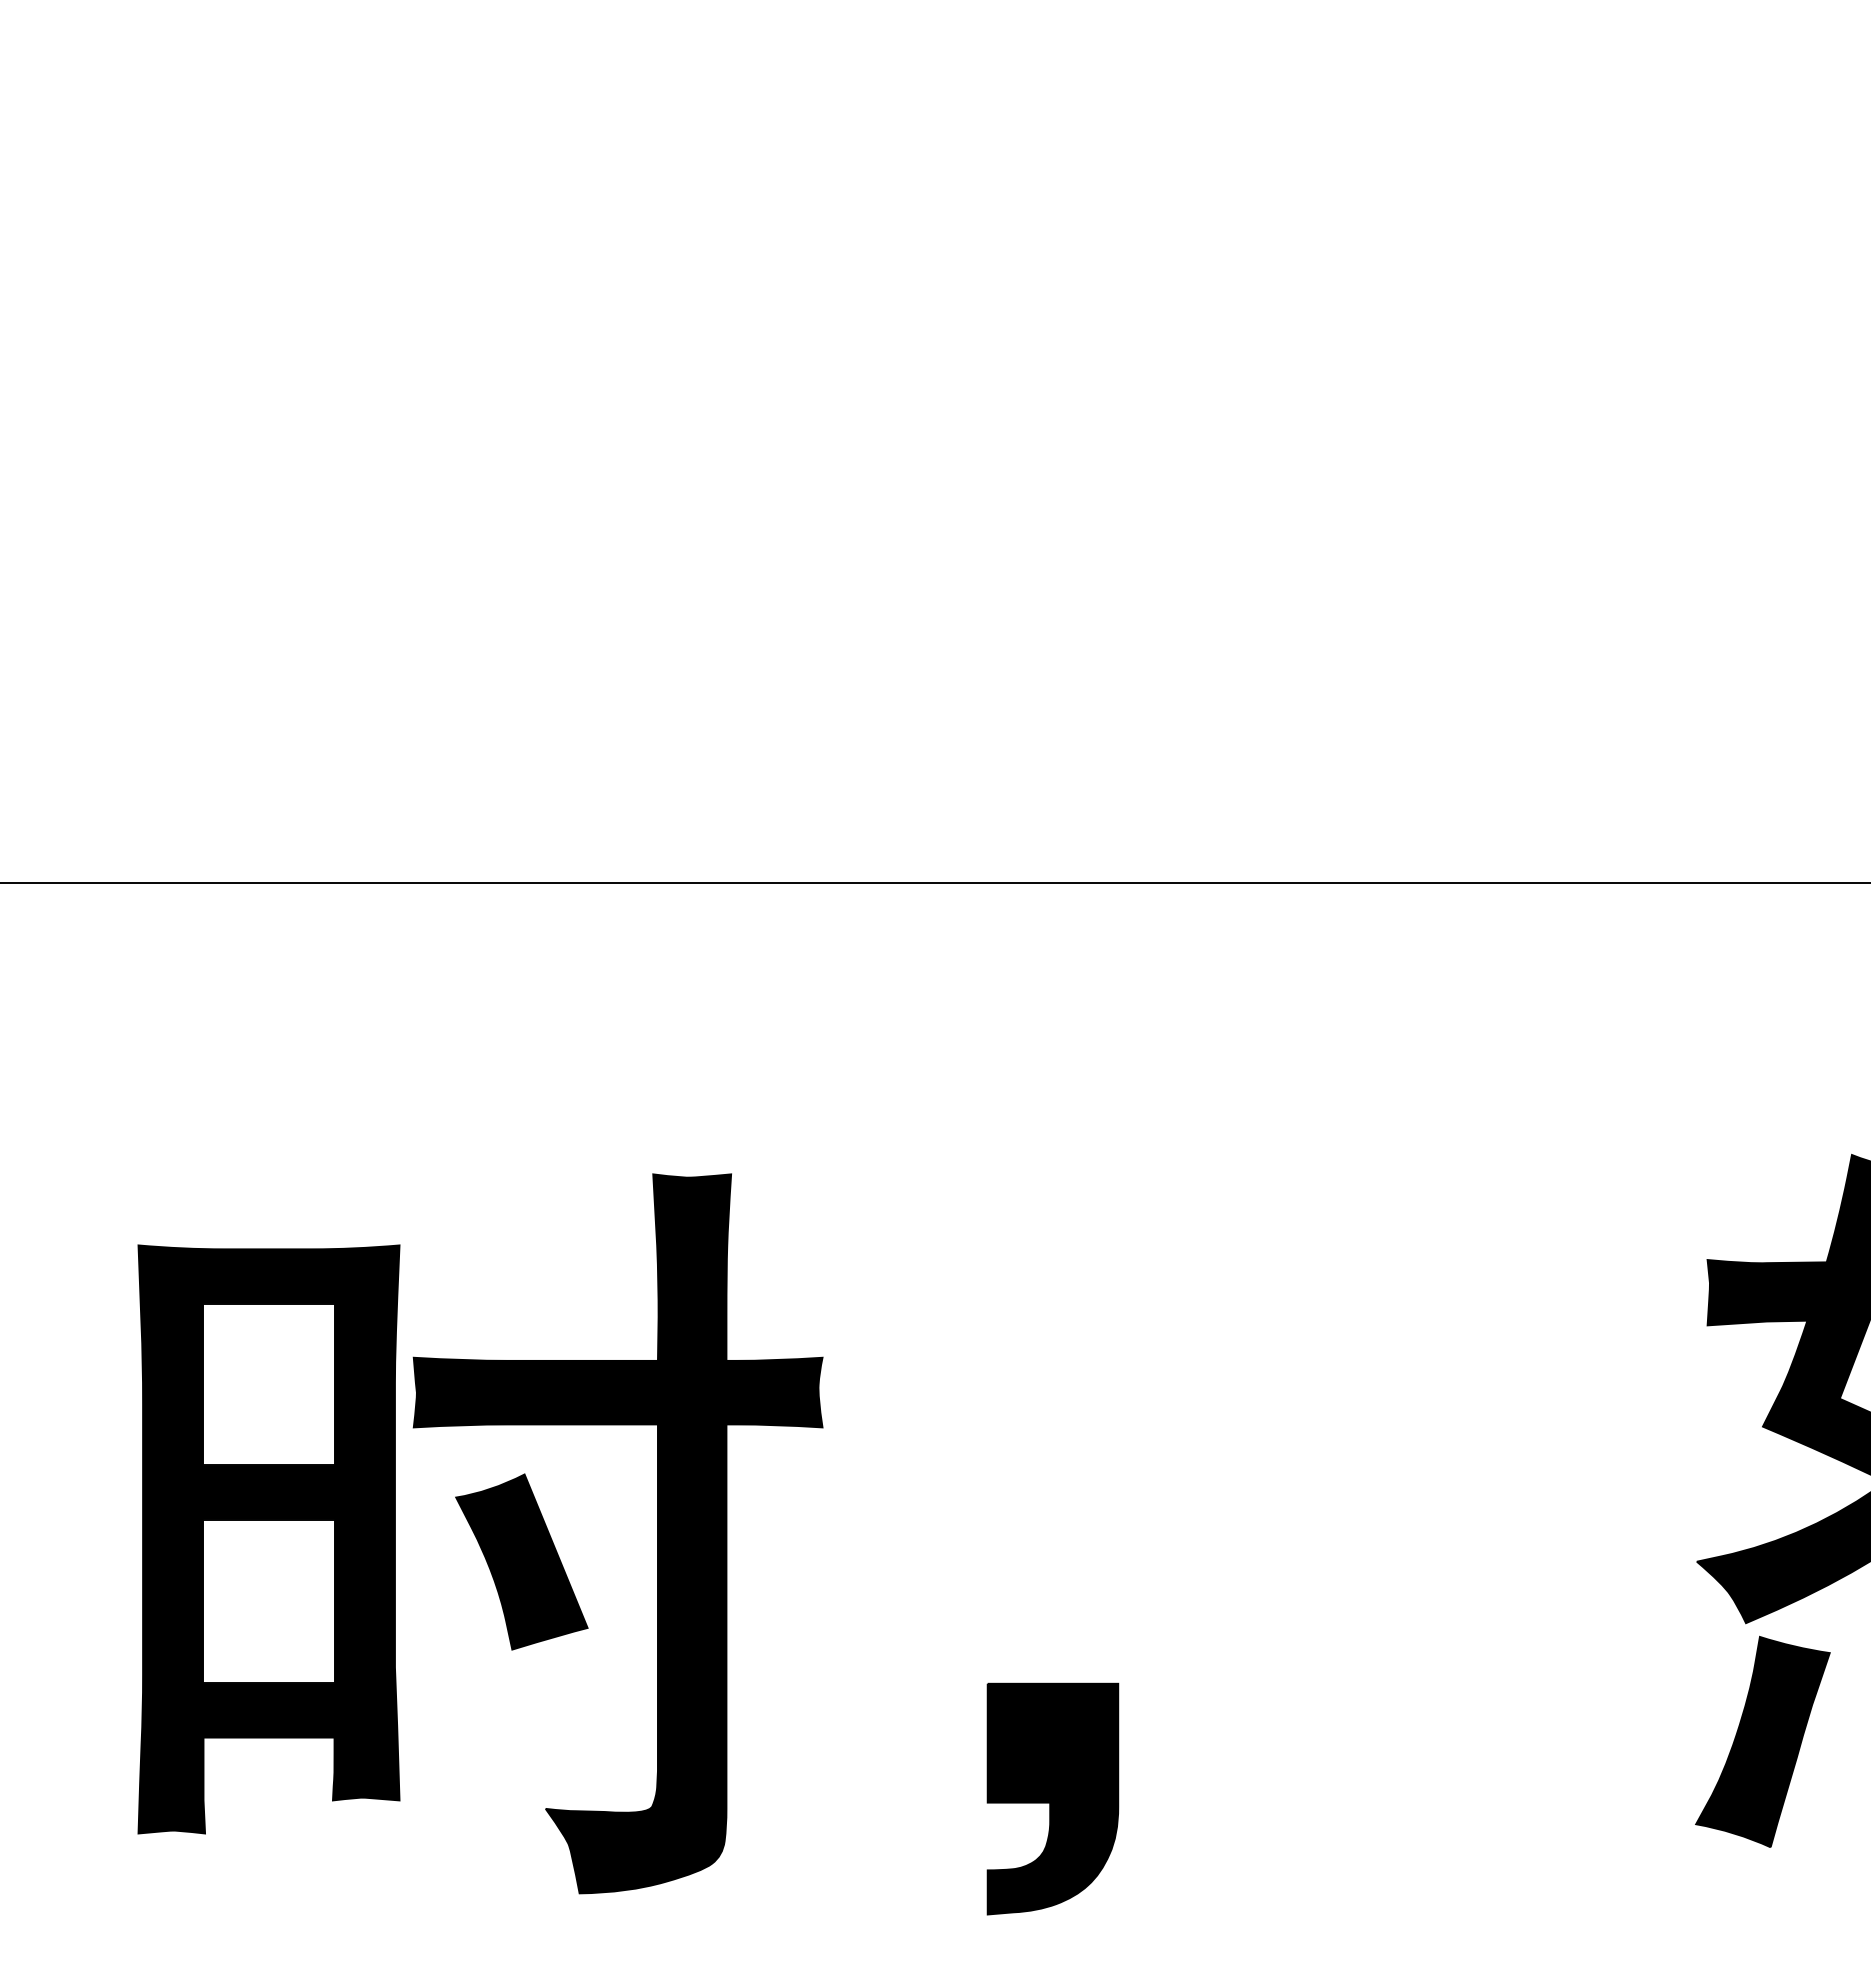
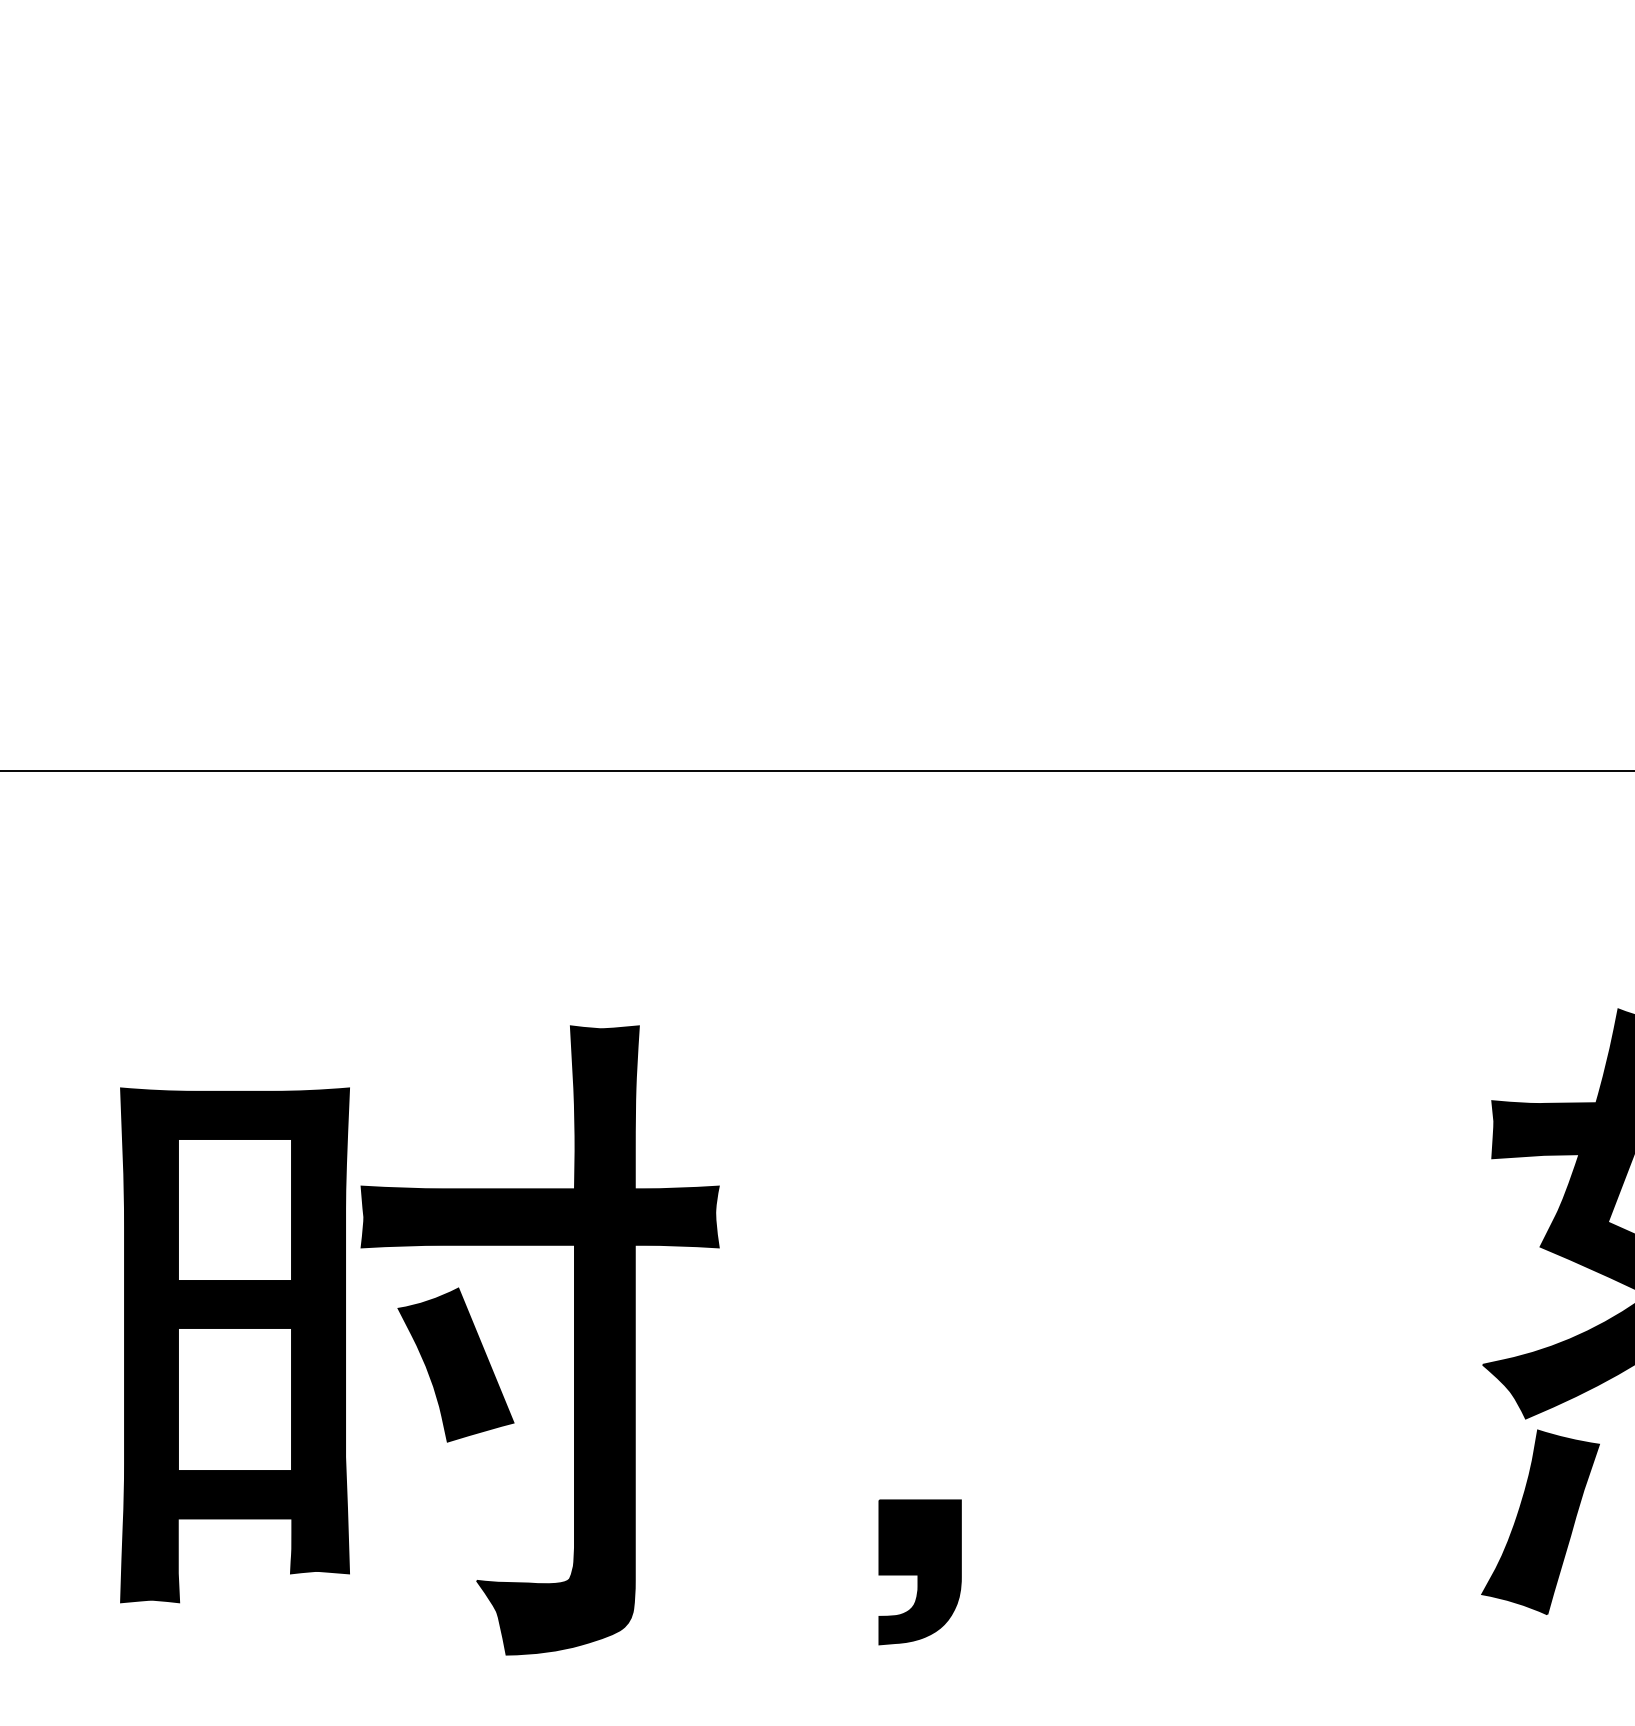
part: (1052, 1799) -> (919, 1572), size x0.71

